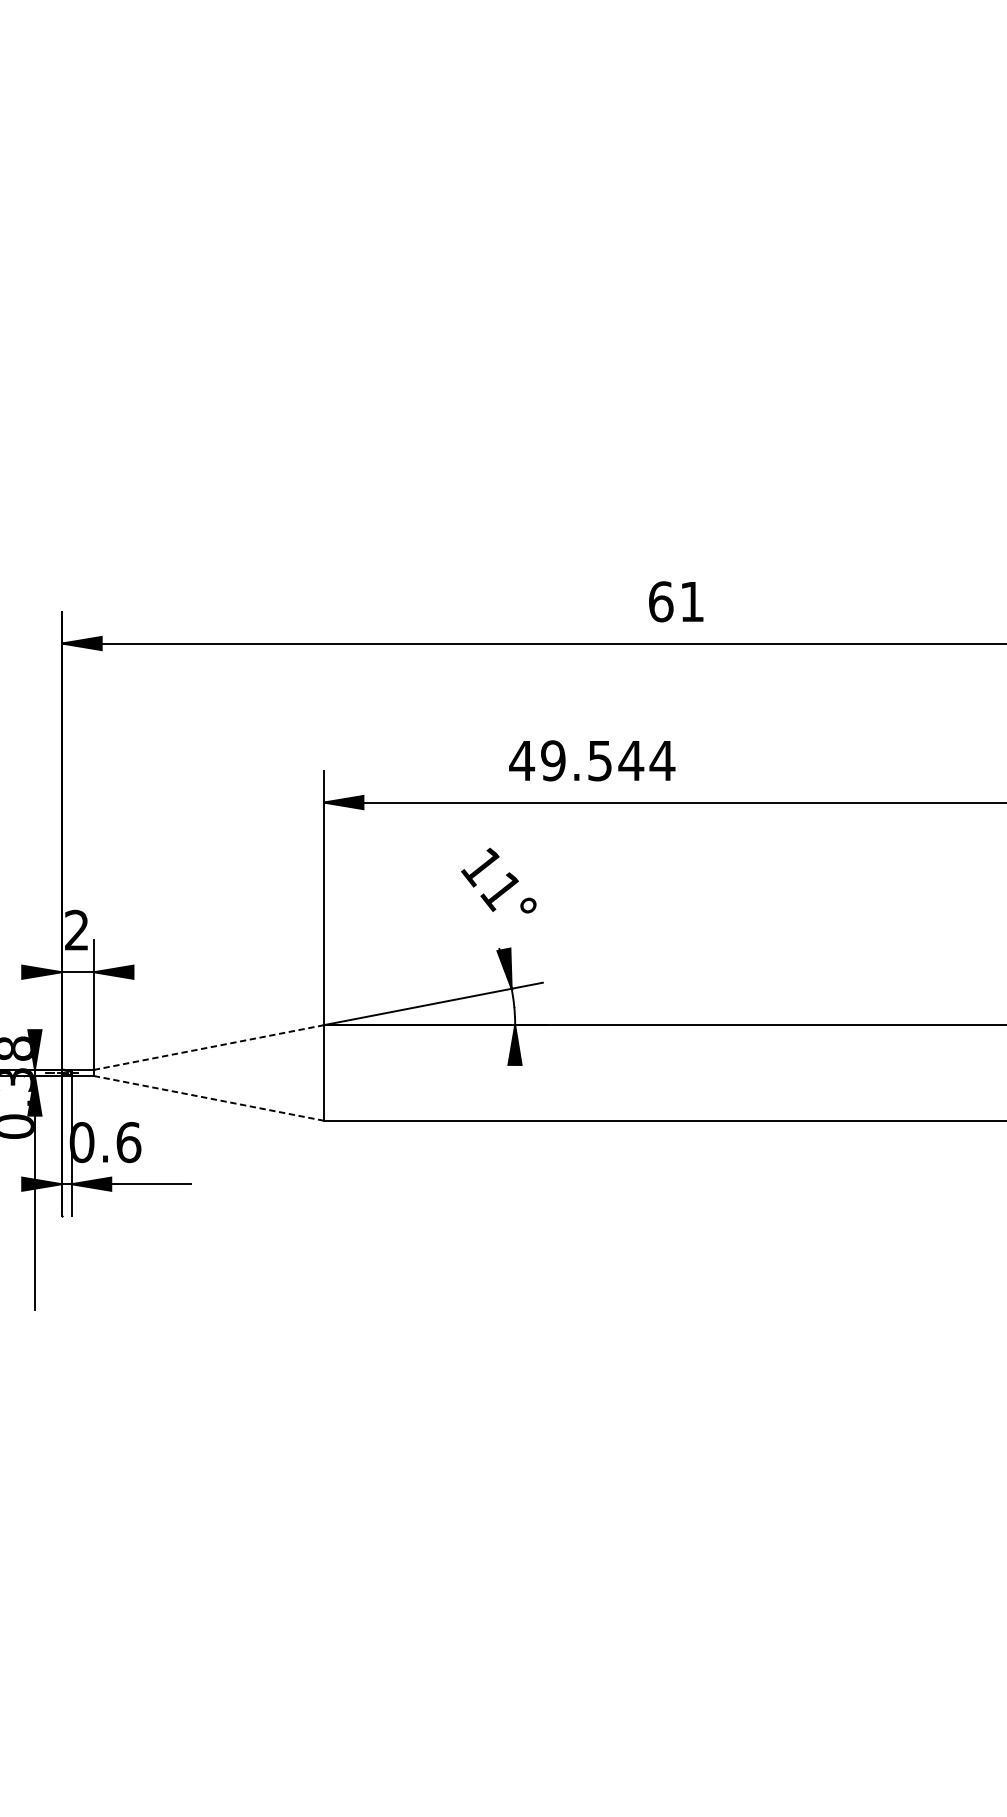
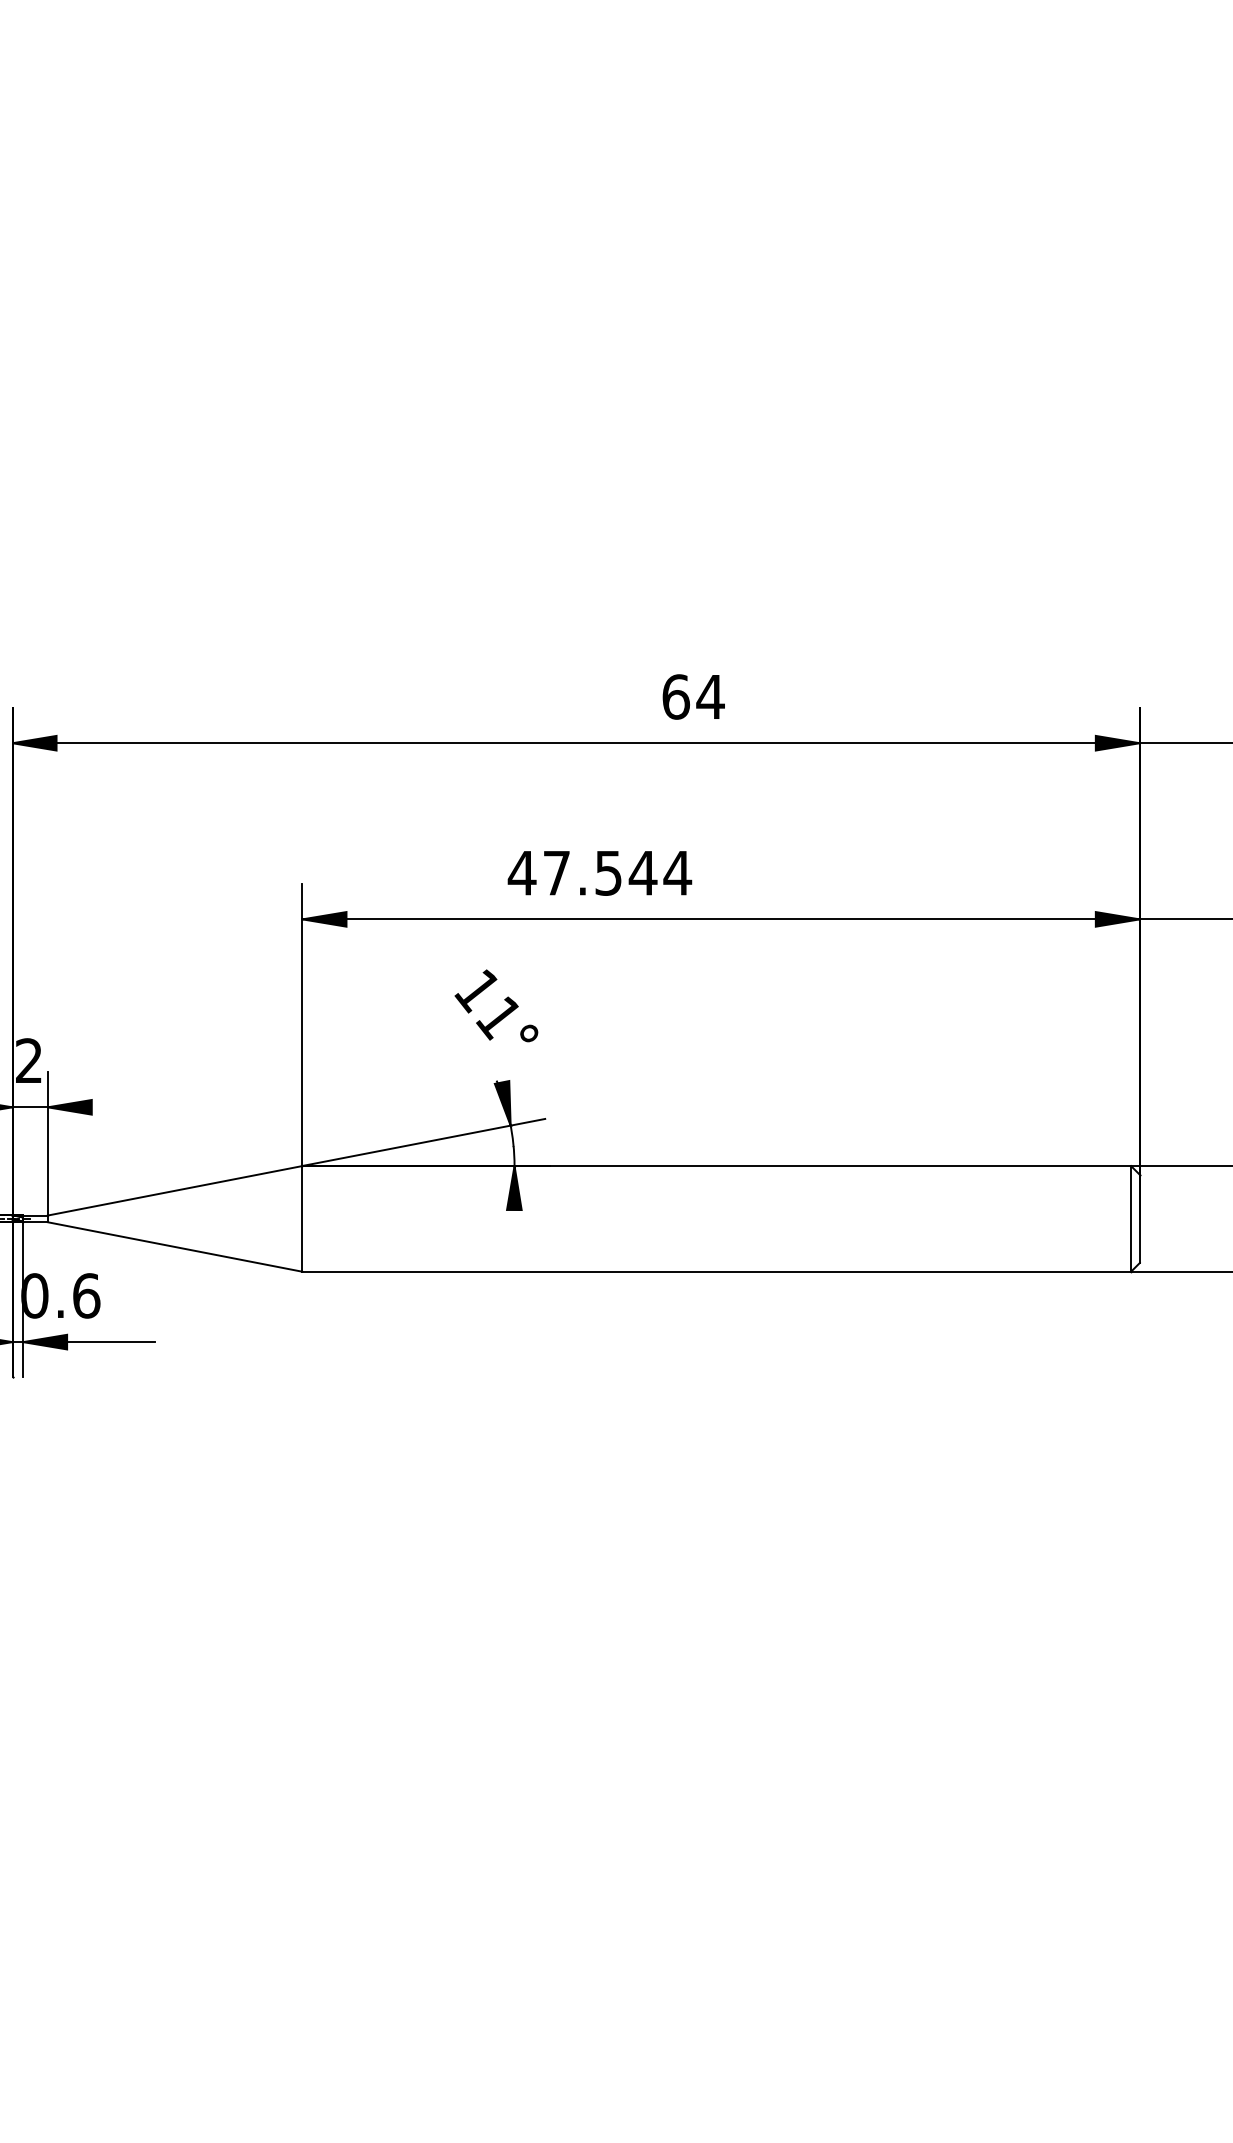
text: (692, 601) -> (710, 696), 61 -> 64
text: (553, 760) -> (556, 872), 49.544 -> 47.544
line: (209, 1047) -> (175, 1190), dashed -> solid
line: (209, 1098) -> (175, 1247), dashed -> solid

